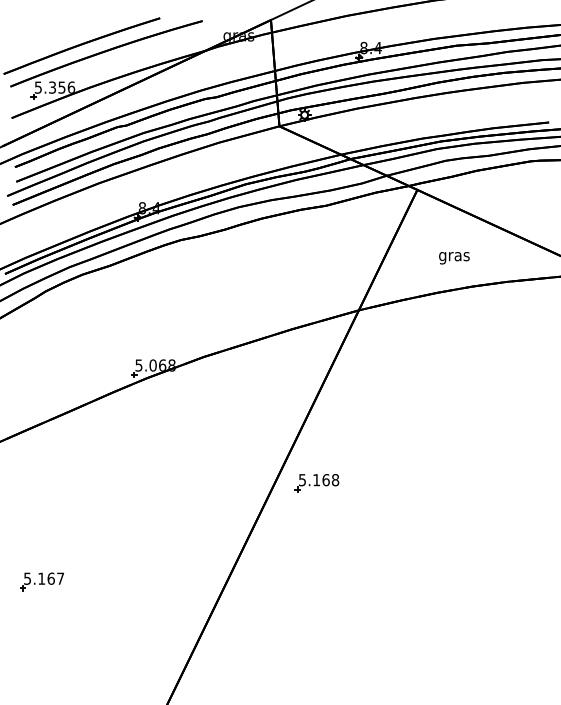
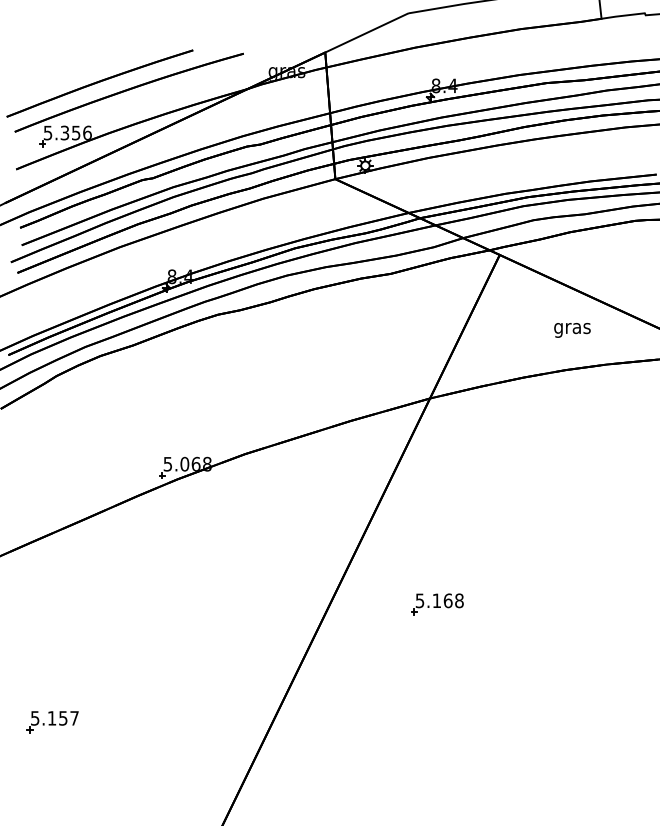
text: (454, 258) -> (572, 330), moved
part: (316, 483) -> (436, 604), moved
text: (50, 578) -> (62, 718), 5.167 -> 5.157

